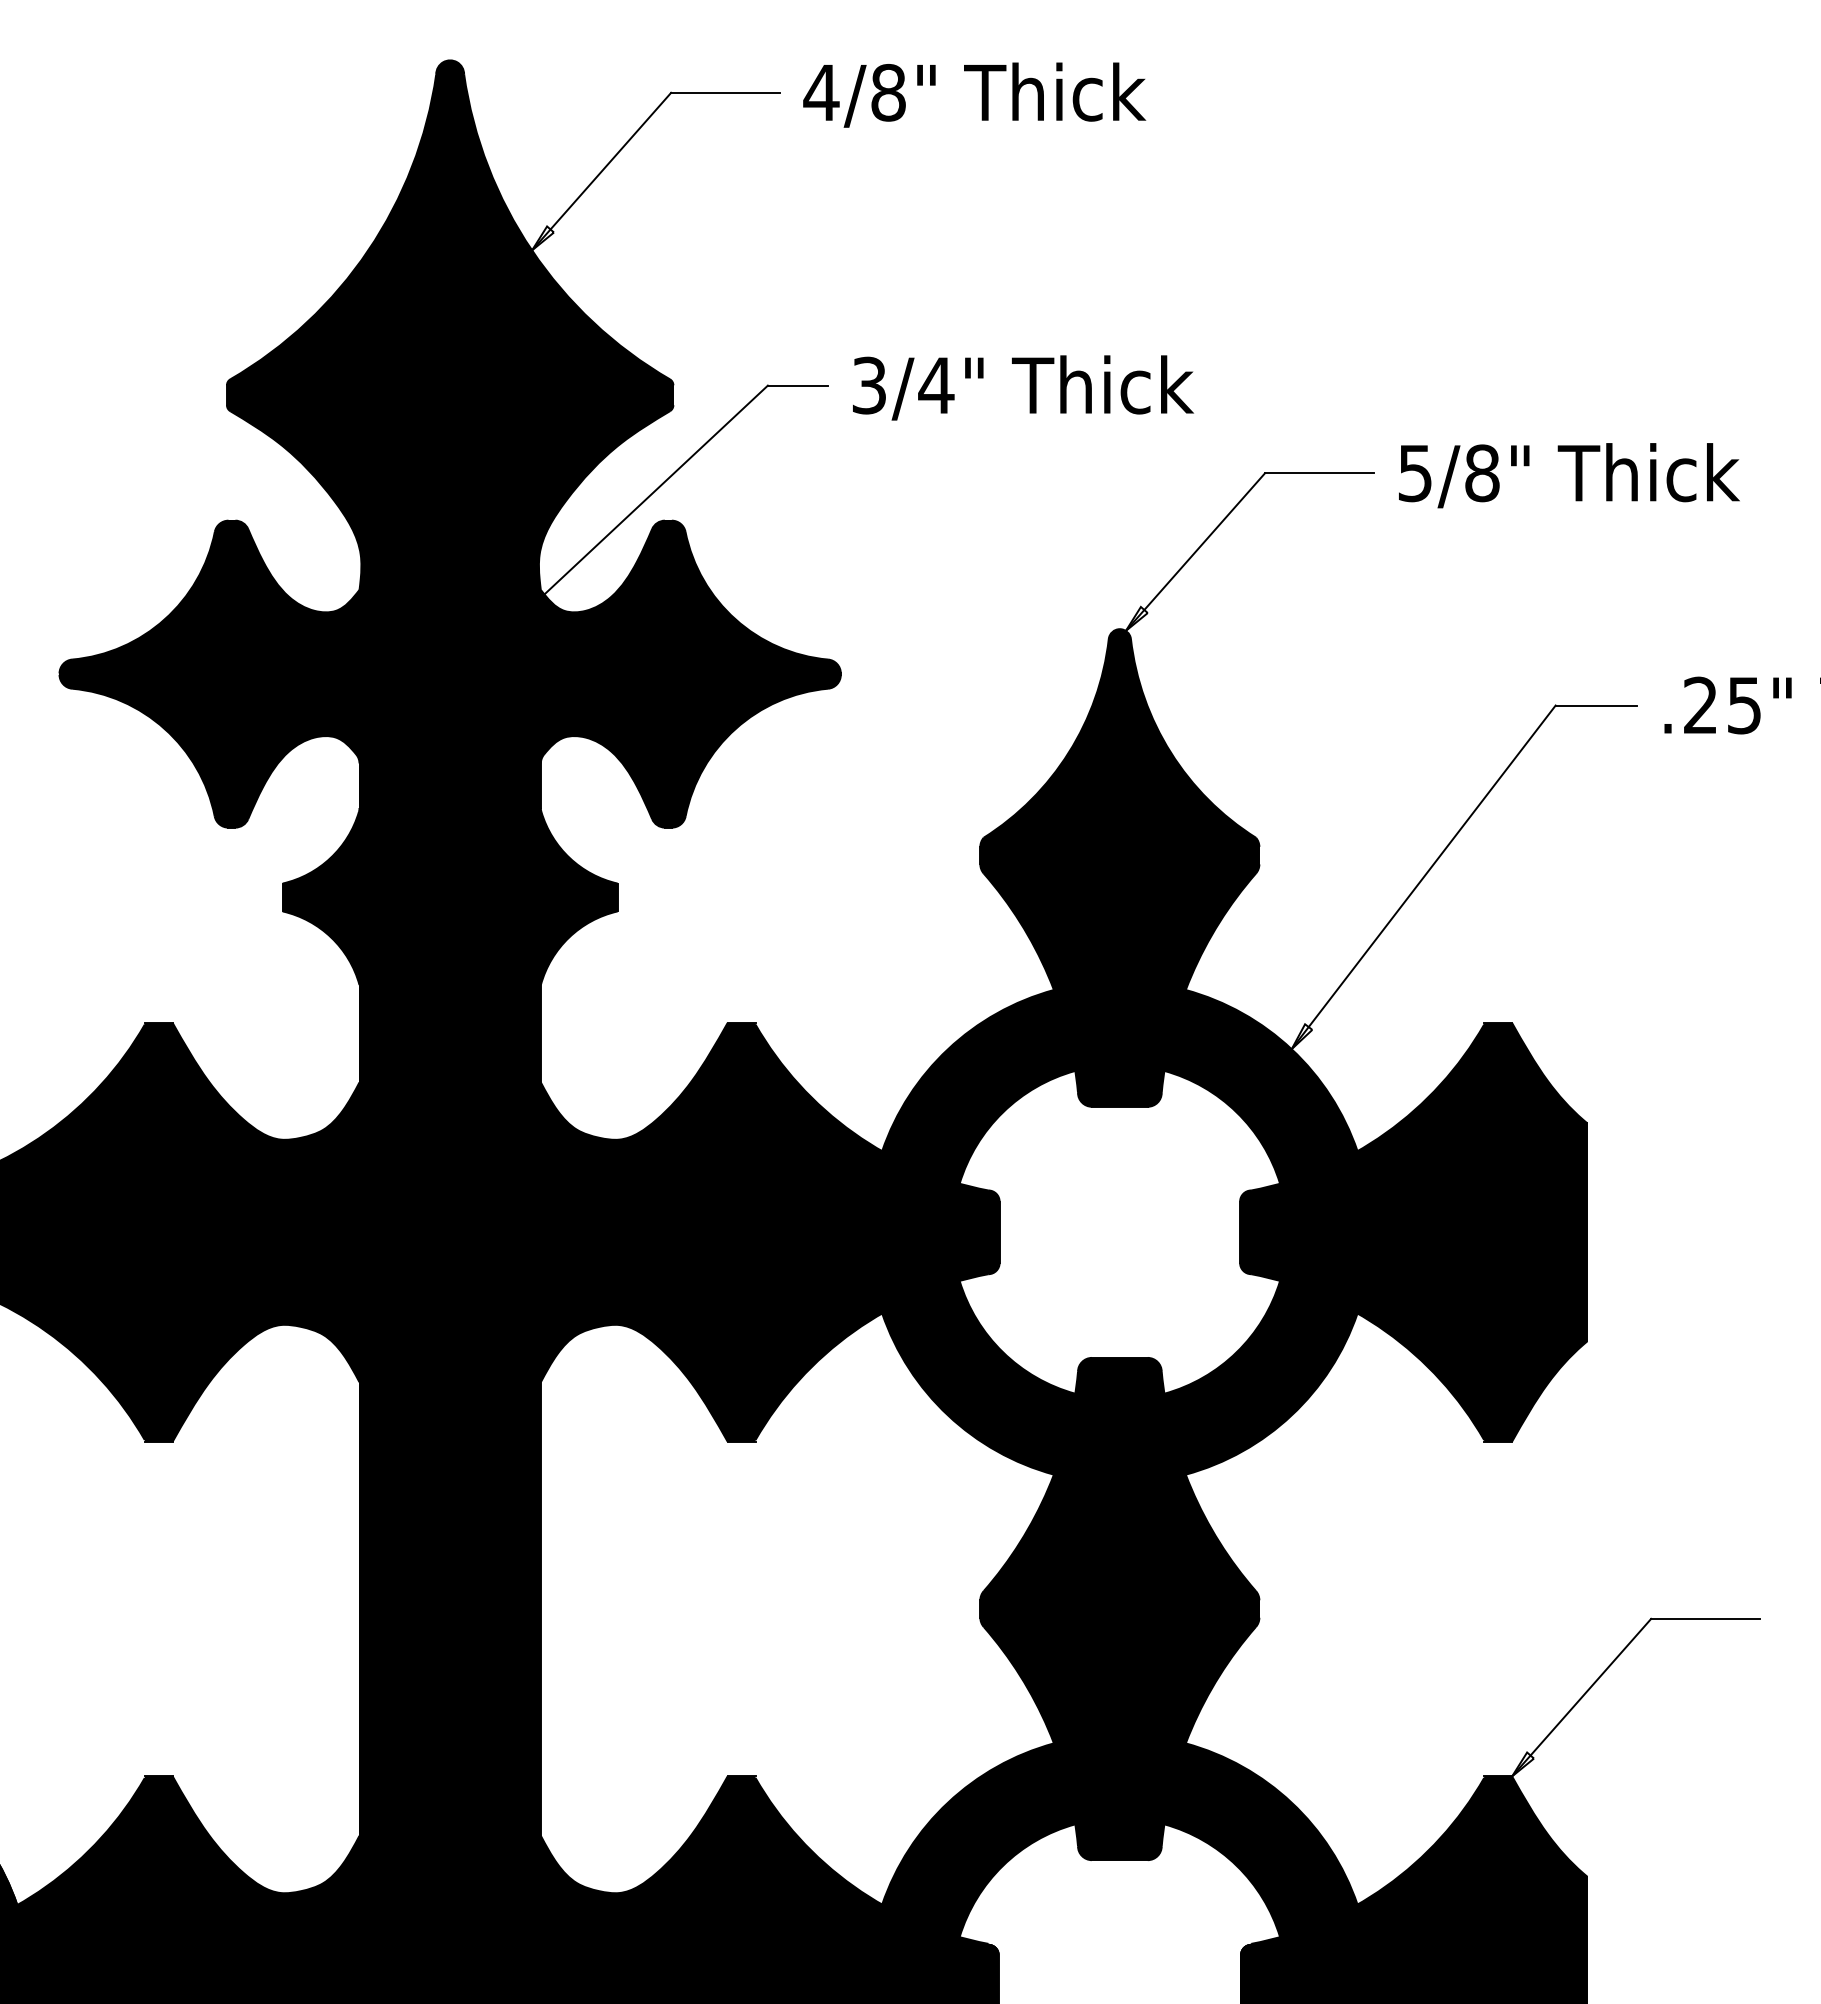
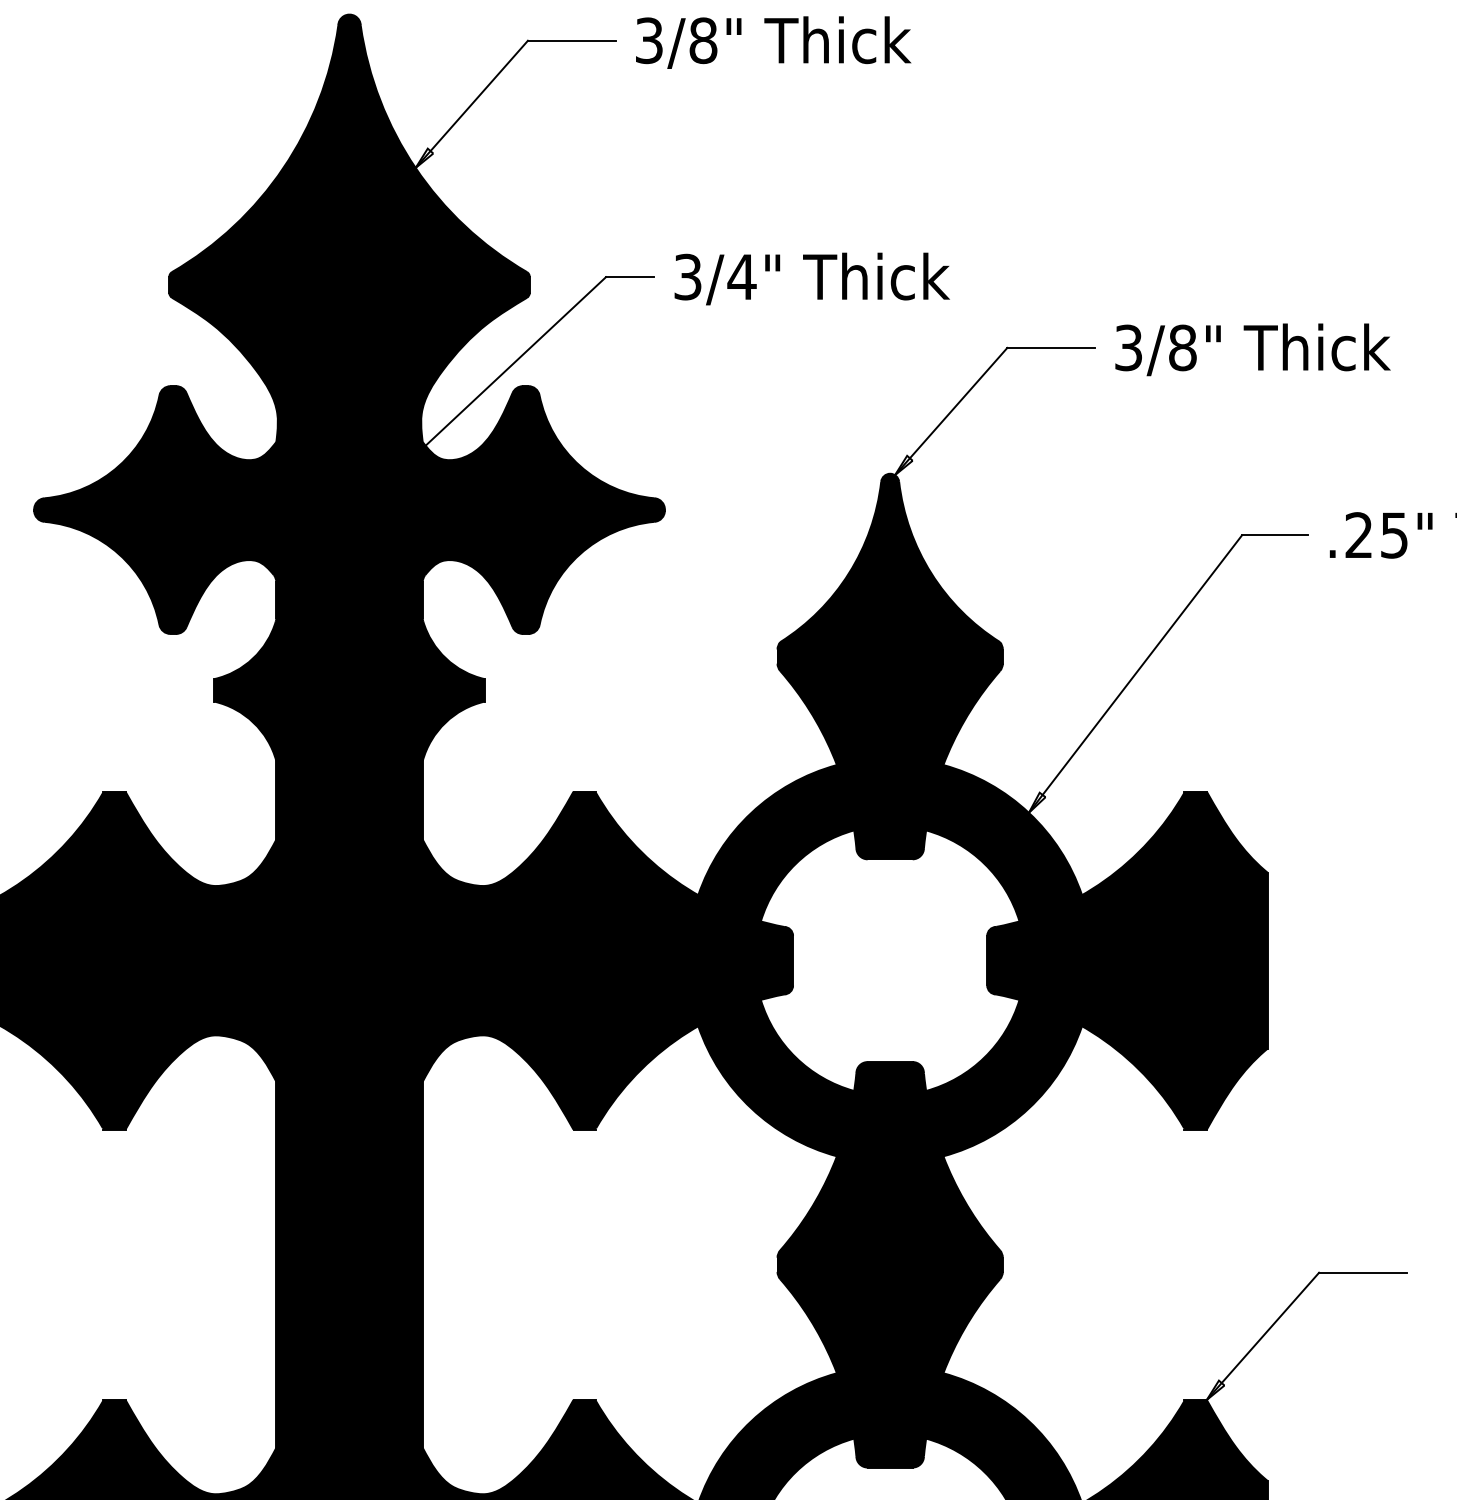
text: (821, 92) -> (649, 40), 4/8" -> 3/8"
text: (1415, 472) -> (1128, 347), 5/8" -> 3/8"

